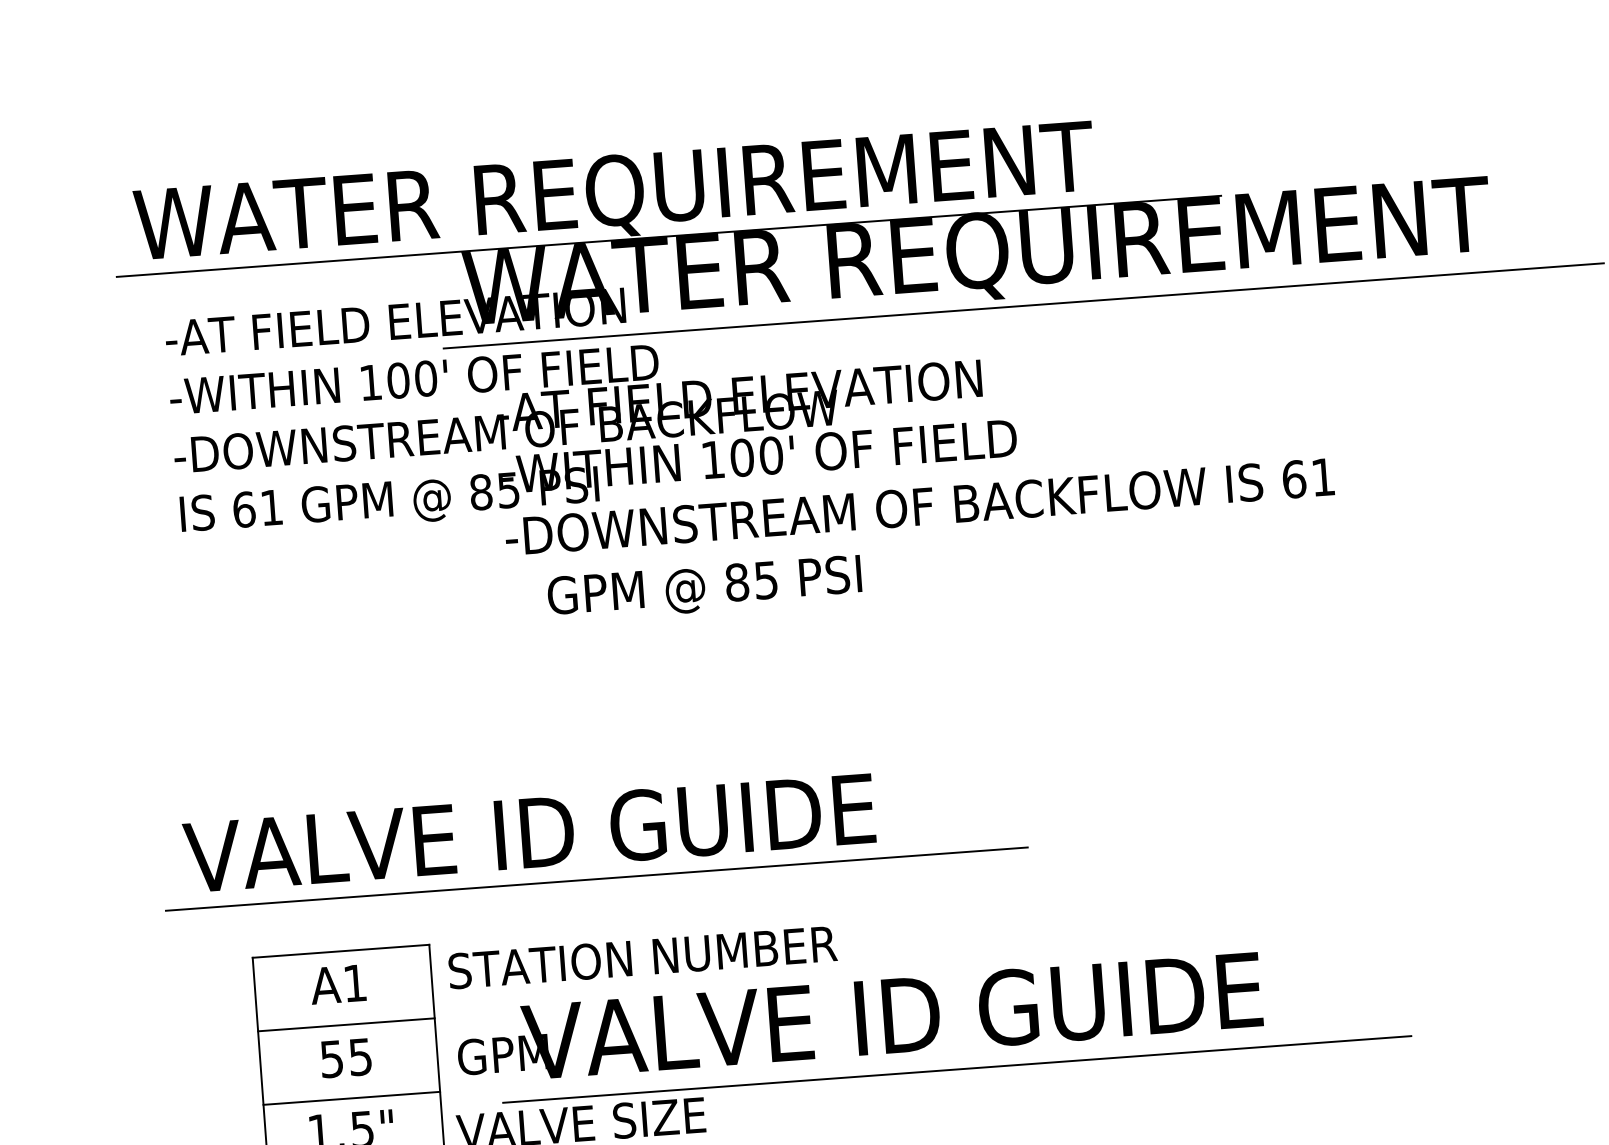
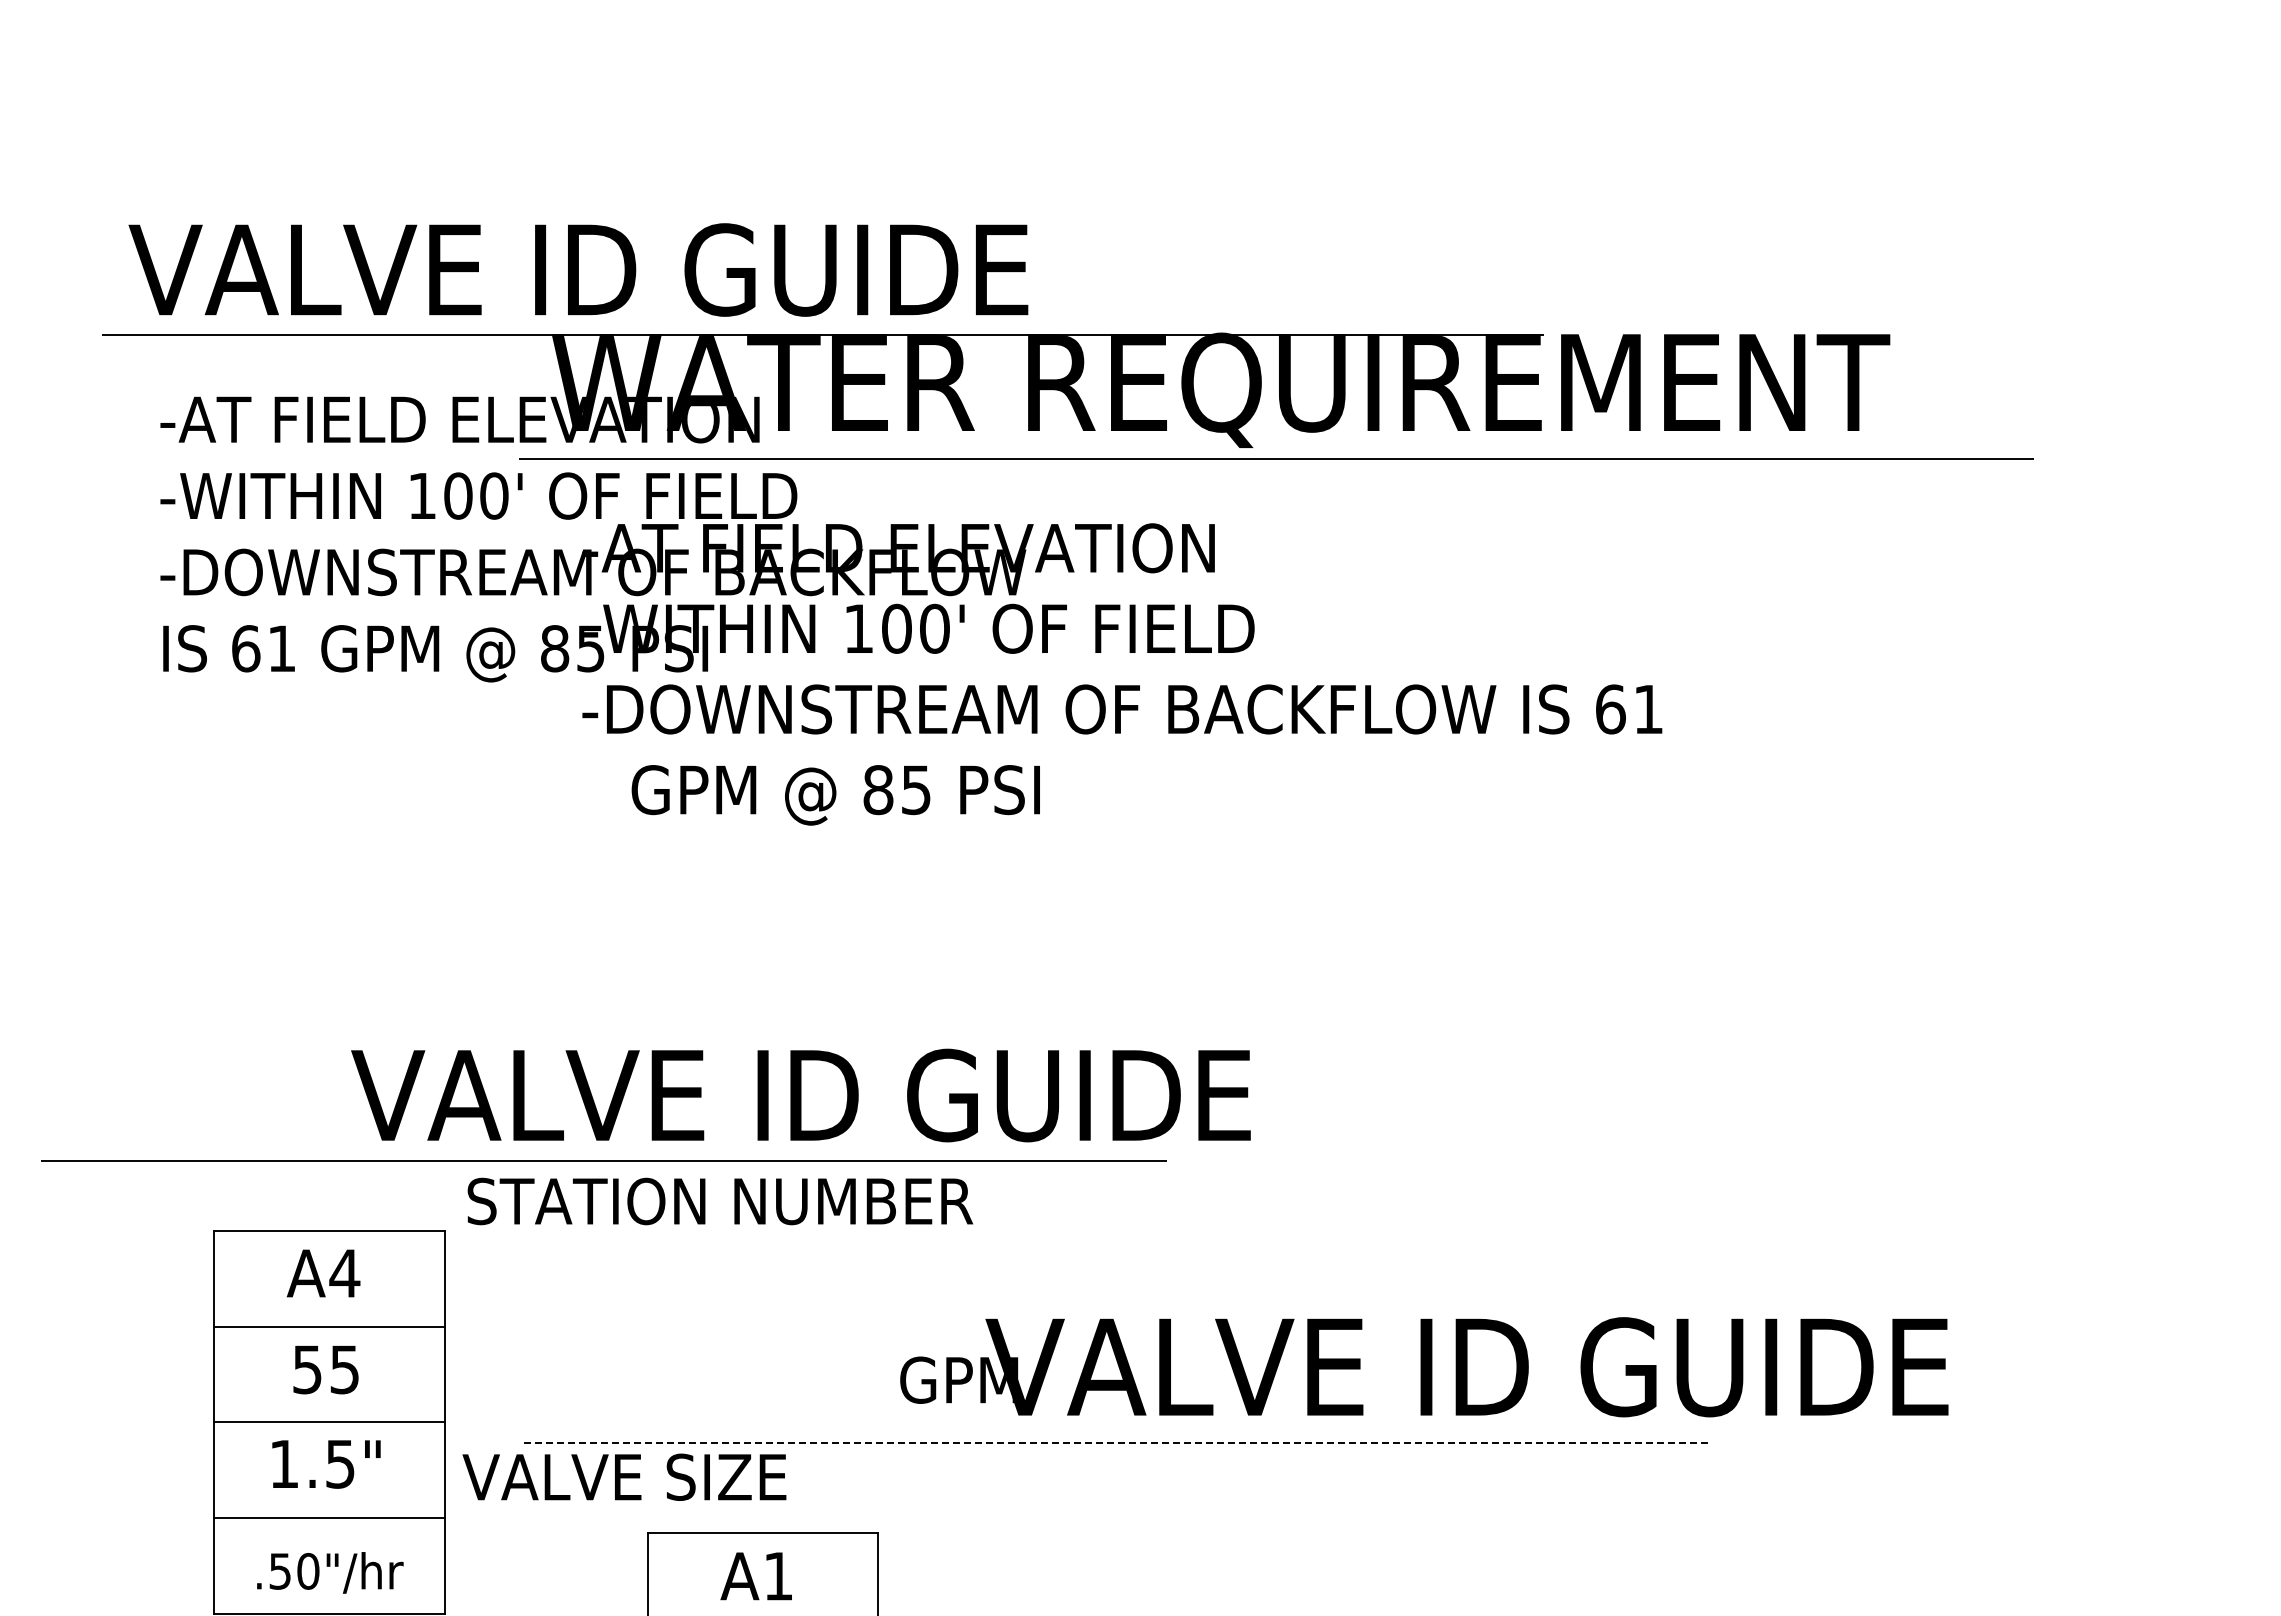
text: (613, 196) -> (754, 277), WATER REQUIREMENT -> VALVE ID GUIDE
text: (528, 833) -> (800, 1095), moved
line: (596, 878) -> (603, 1160), moved
text: (642, 957) -> (720, 1201), moved
text: (354, 983) -> (344, 1273), A1 -> A4
text: (859, 1018) -> (1424, 1367), moved
line: (957, 1069) -> (1117, 1442), solid -> dashed

